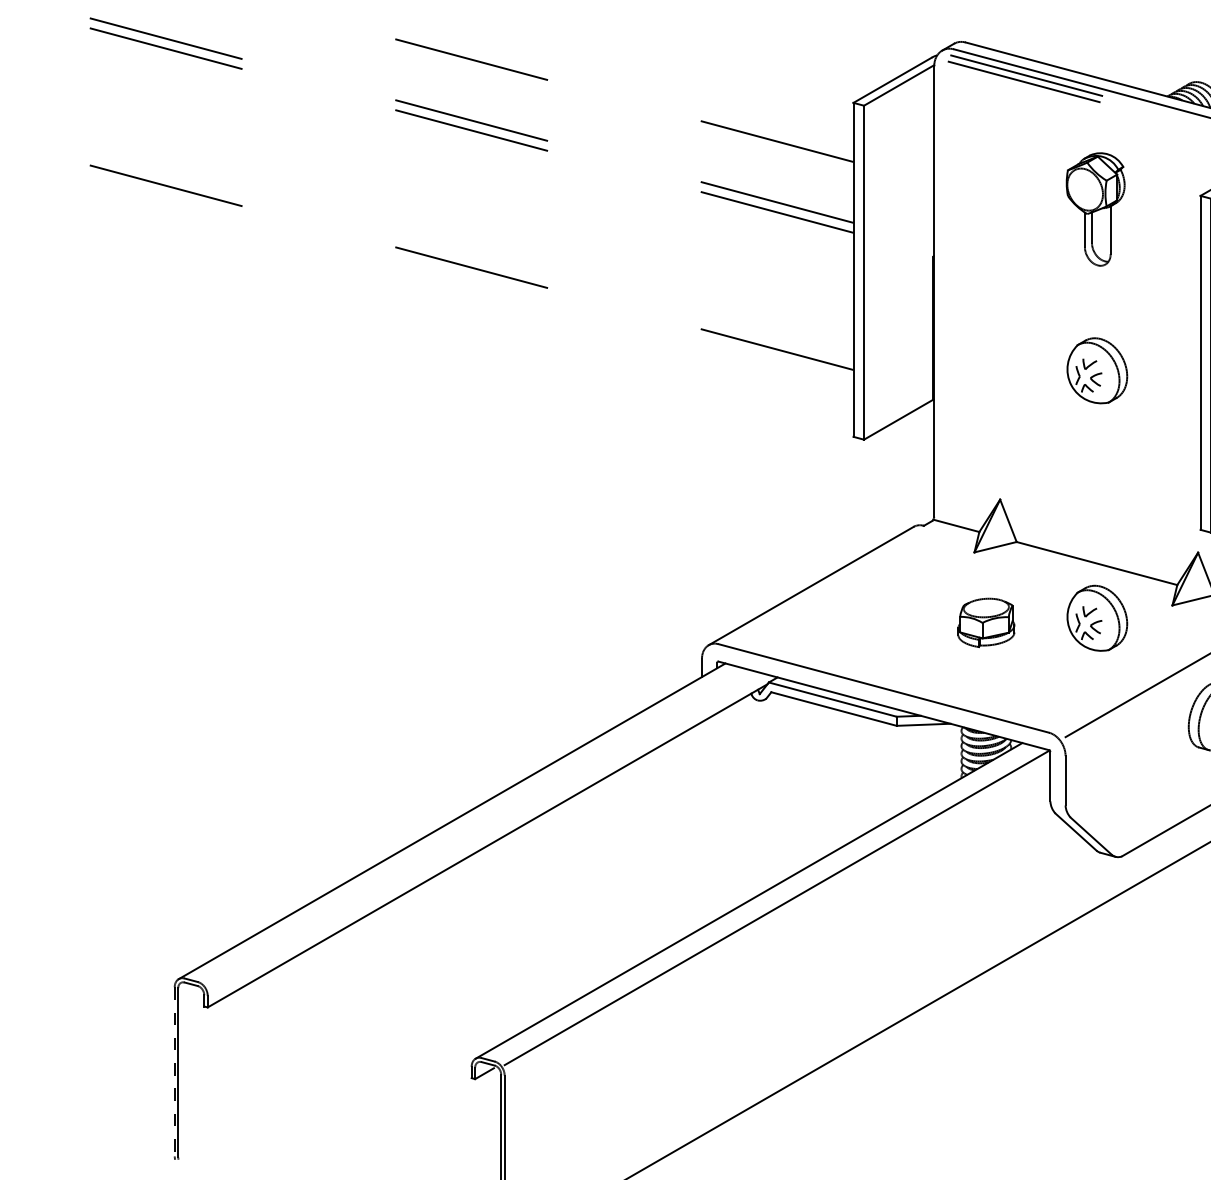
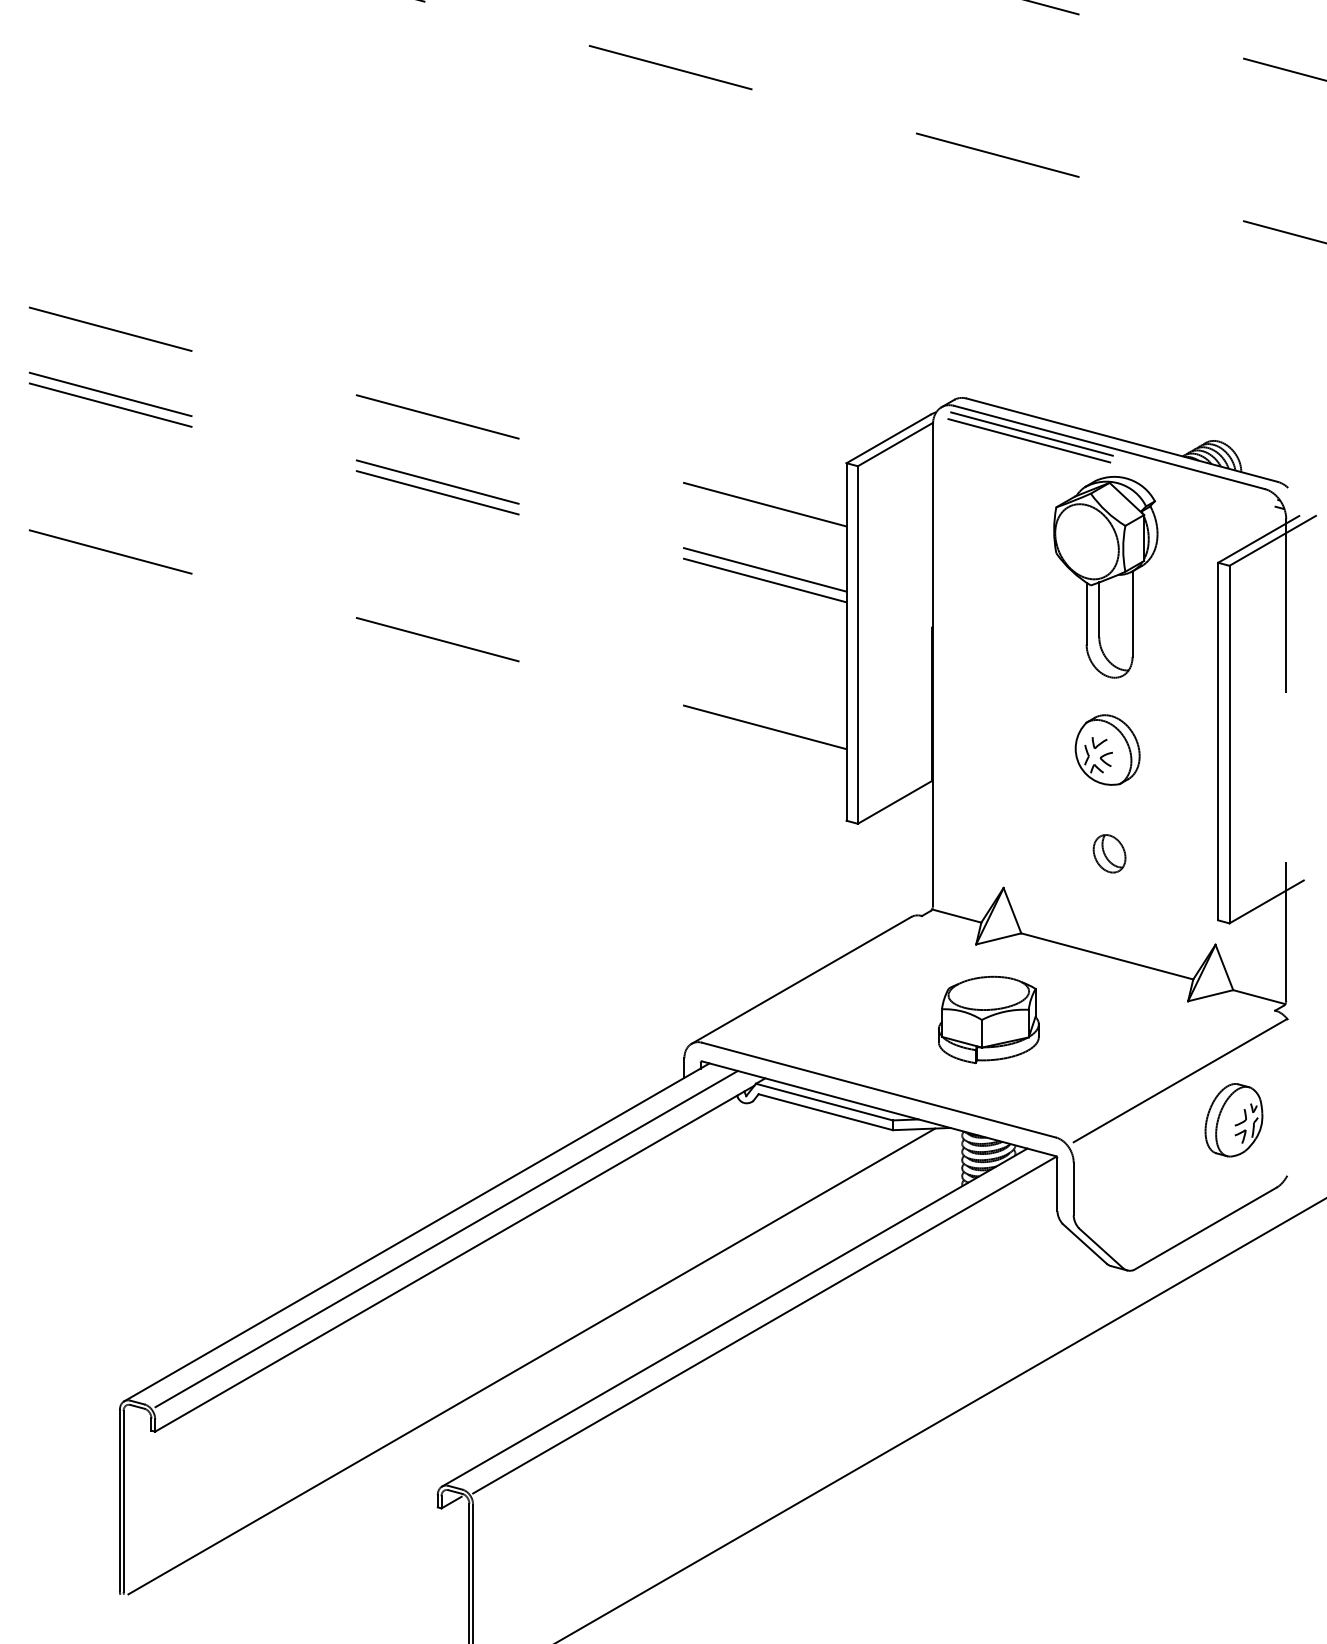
part: (1095, 209) -> (1105, 577), size x1.67
part: (1099, 467) -> (1109, 853), added
part: (1097, 617) -> (1107, 1014), removed
part: (986, 622) -> (988, 1019), size x1.67
line: (479, 827) -> (446, 1239), added
line: (559, 941) -> (531, 1361), added
line: (174, 1071) -> (119, 1500), dashed -> solid

